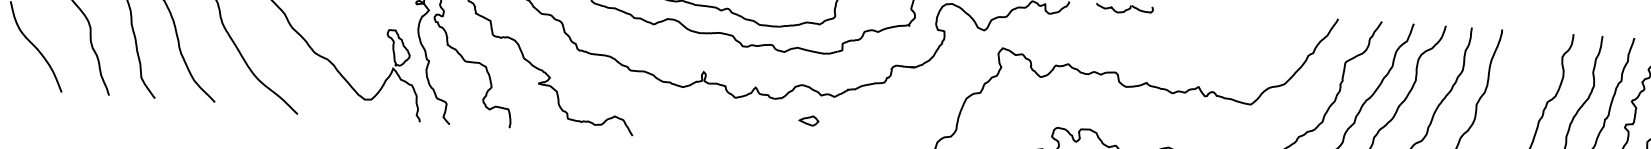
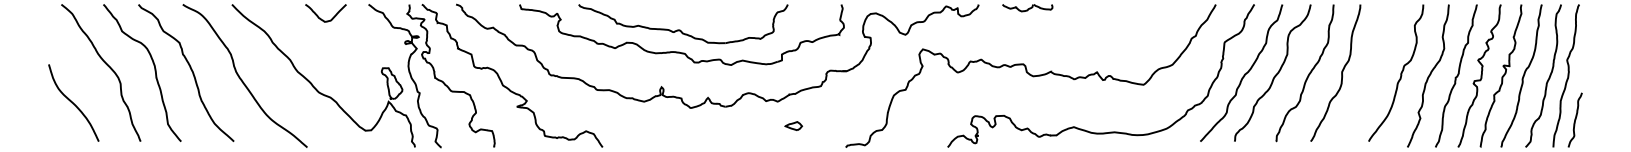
part: (808, 120) -> (793, 125), moved

